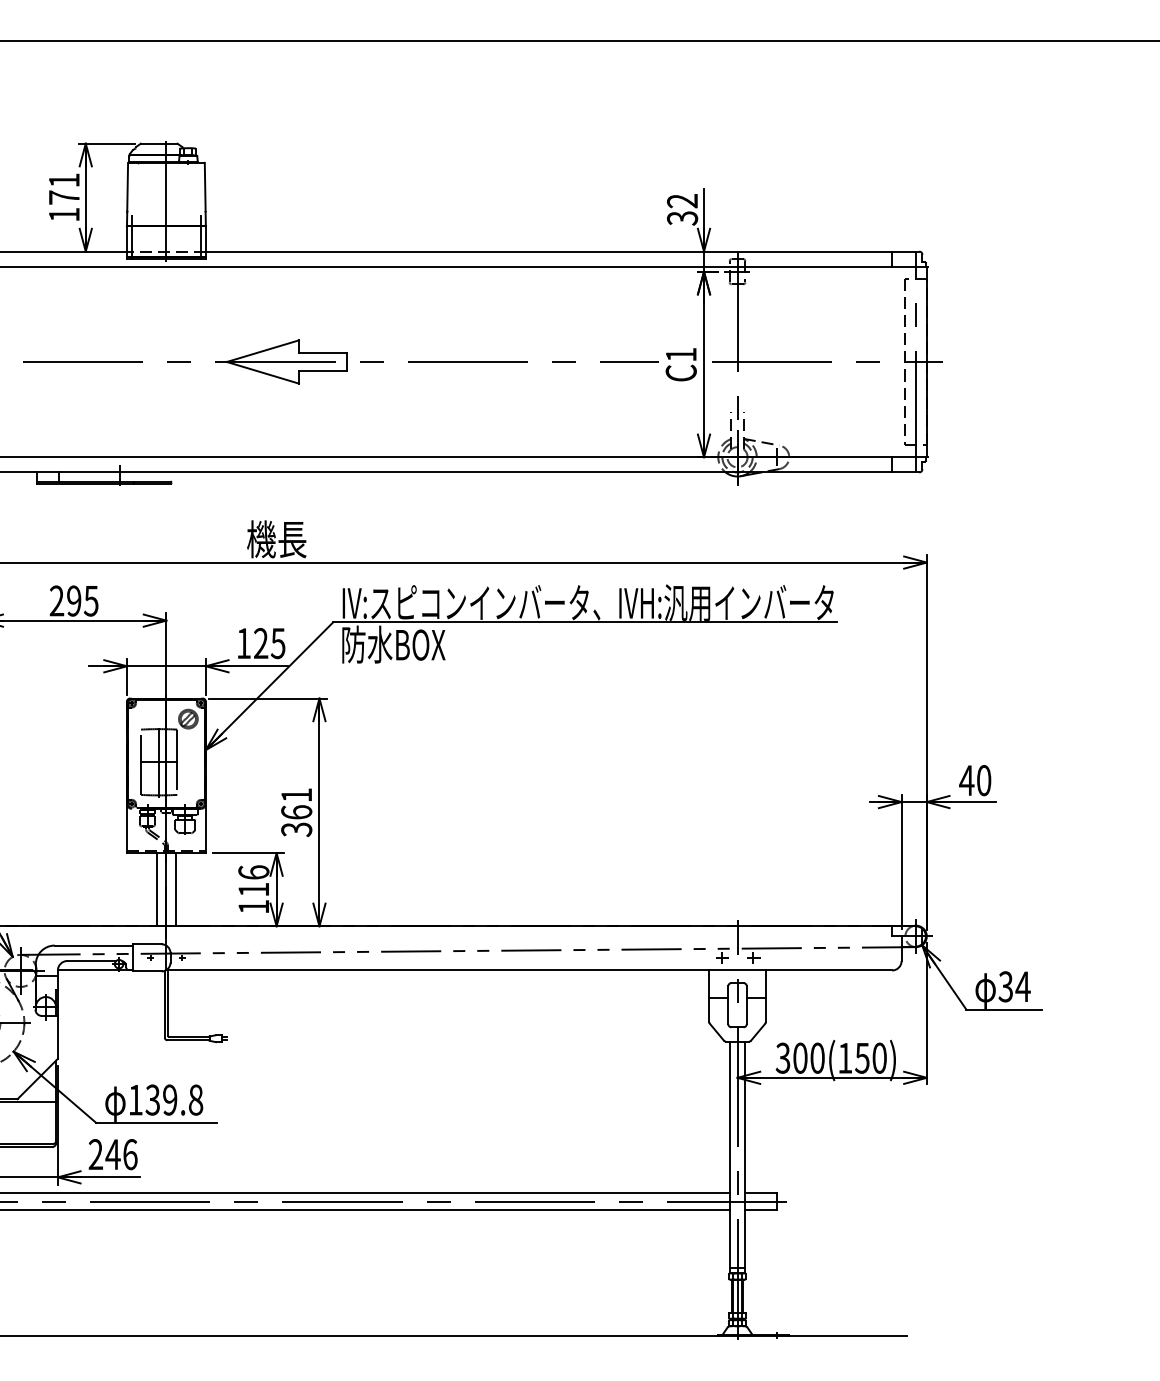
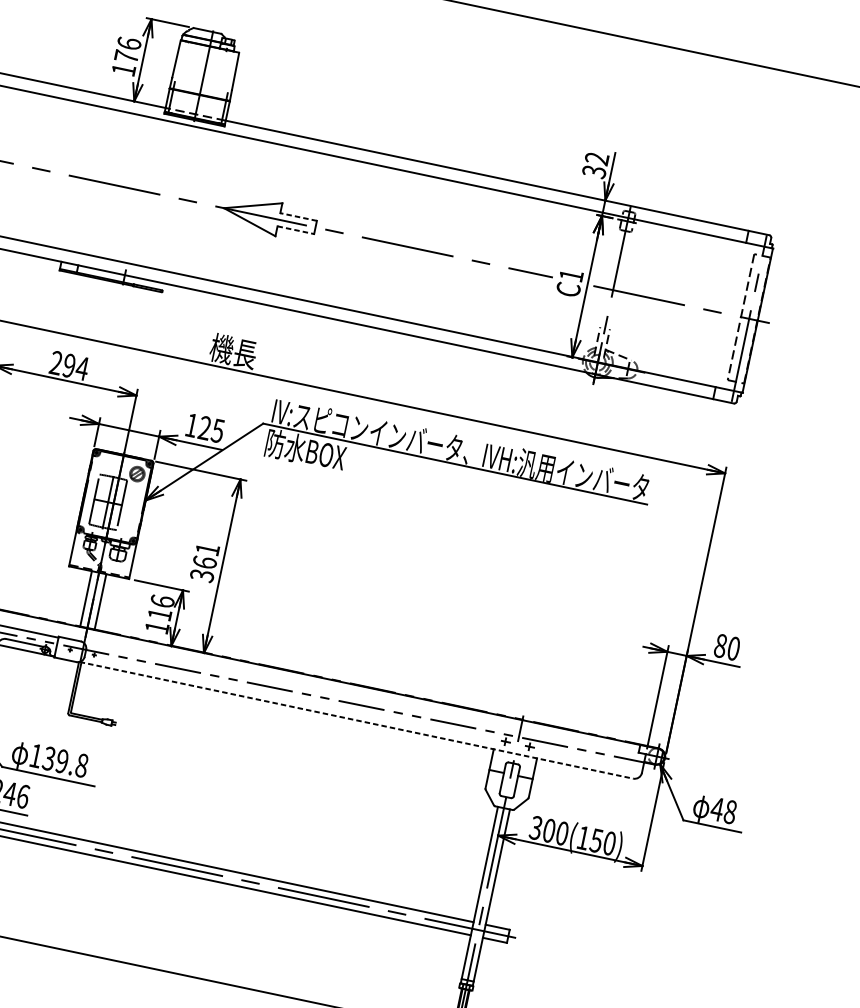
text: (63, 180) -> (128, 43), 171 -> 176
line: (322, 353) -> (298, 217), solid -> dashed
line: (323, 370) -> (296, 230), solid -> dashed
text: (91, 601) -> (82, 368), 295 -> 294
text: (966, 780) -> (720, 645), 40 -> 80
line: (529, 970) -> (356, 720), solid -> dashed
text: (1014, 986) -> (723, 810), 34 -> 48

